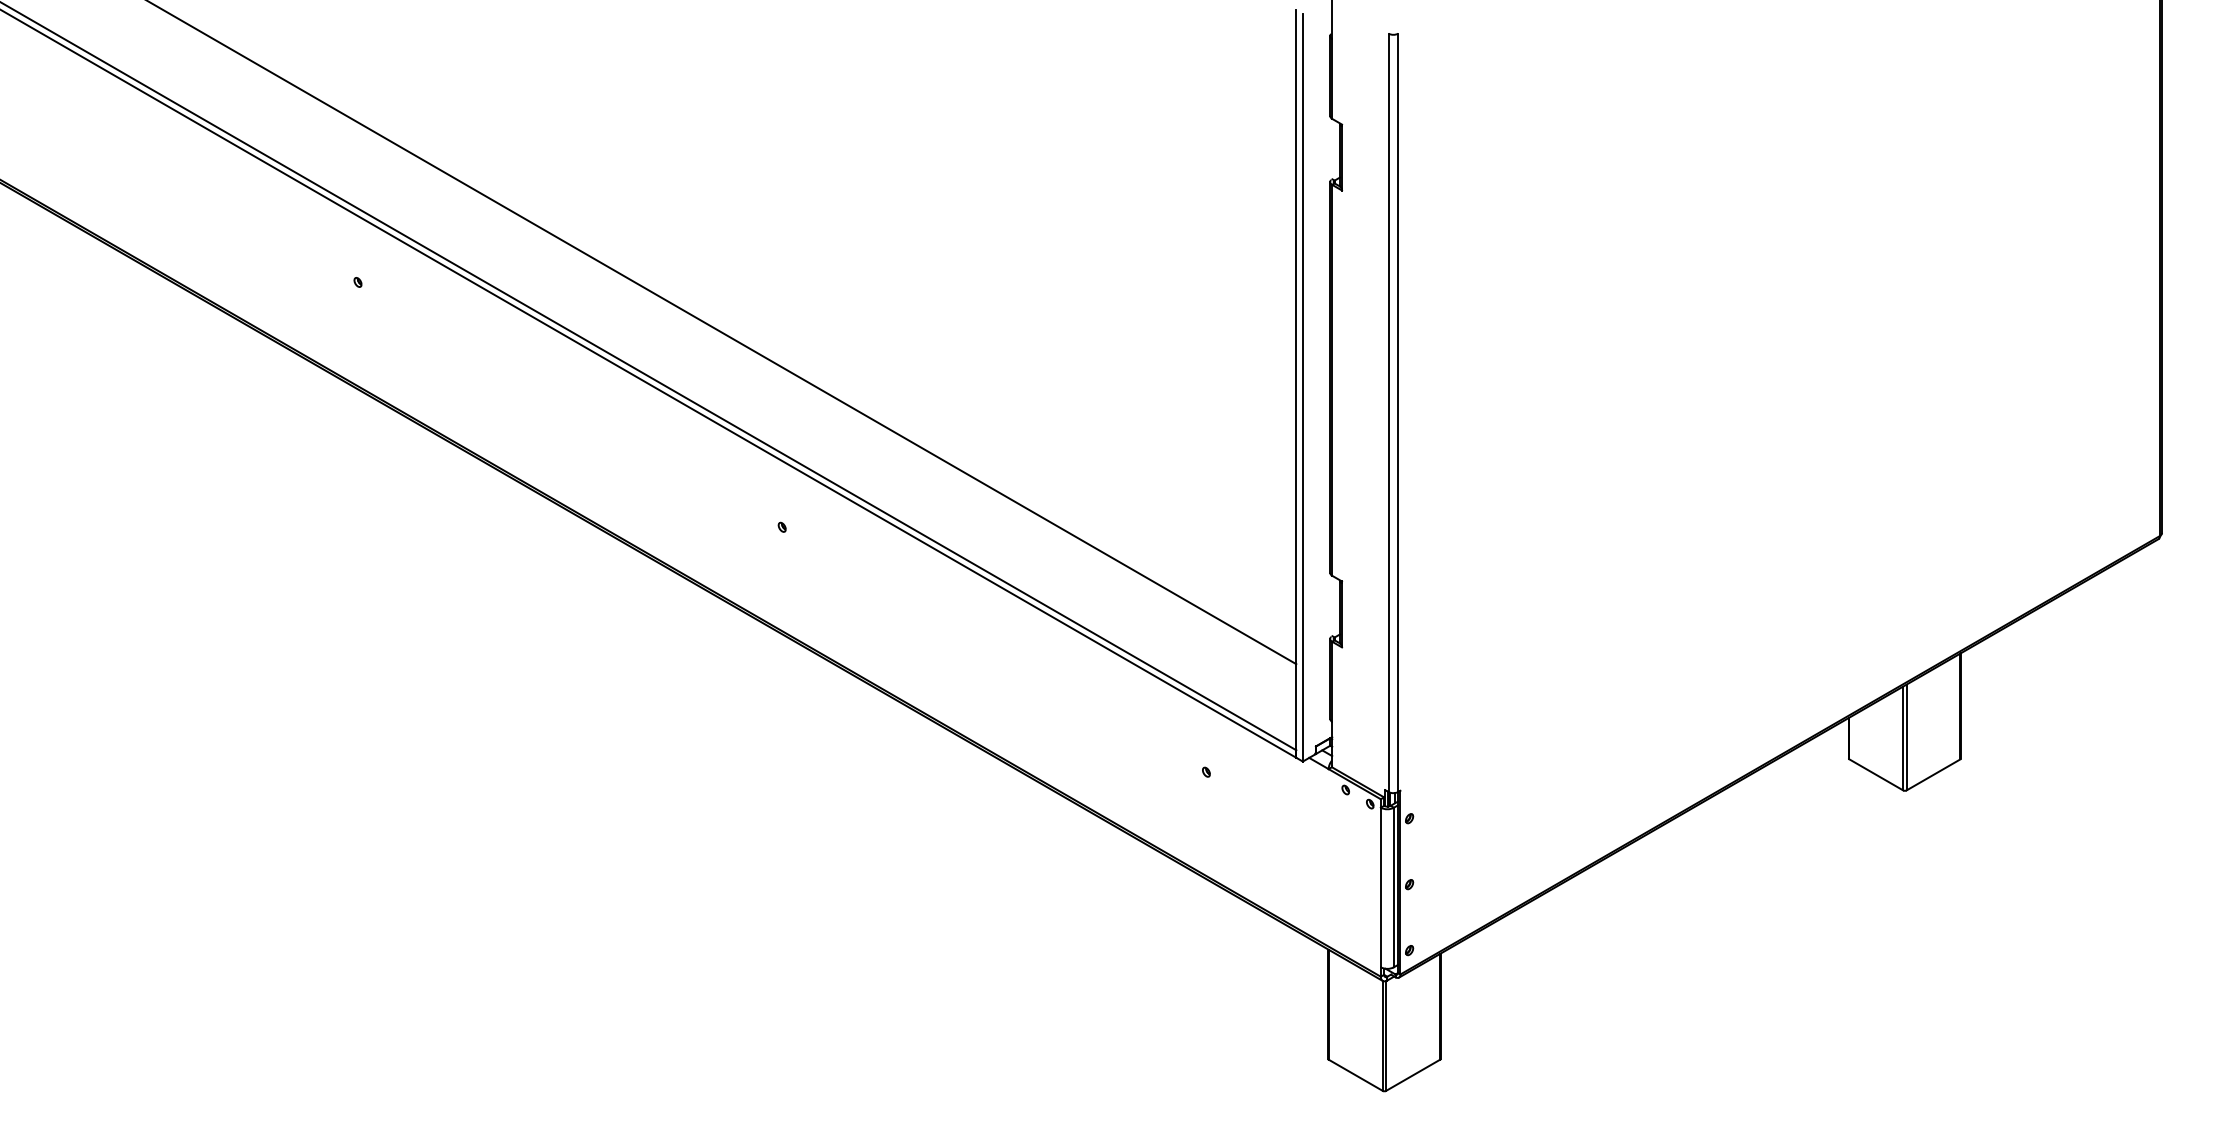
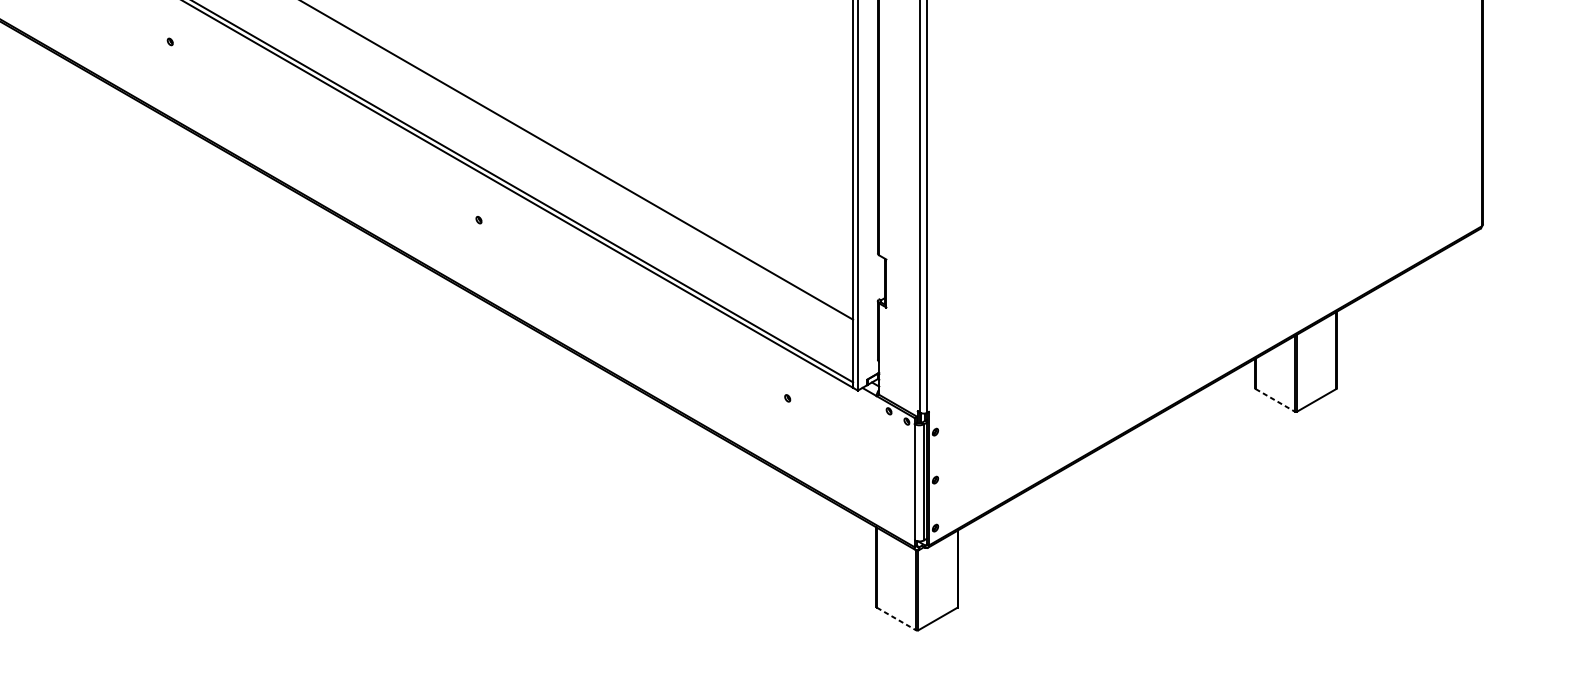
line: (1876, 775) -> (1275, 400), solid -> dashed
line: (1356, 1075) -> (896, 619), solid -> dashed

